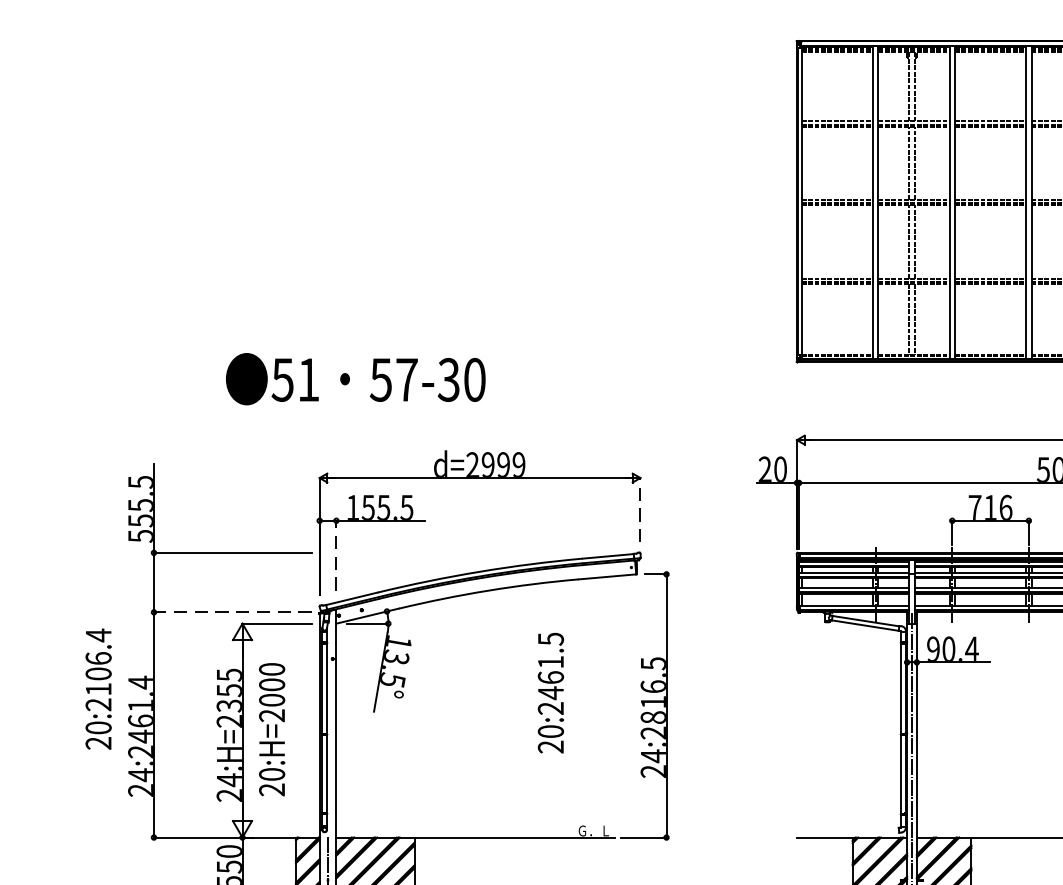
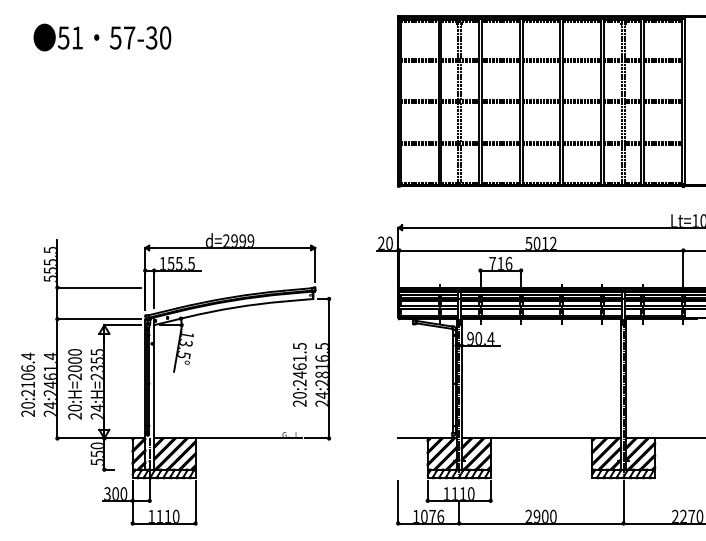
text: (355, 379) -> (102, 37), moved
line: (640, 509) -> (315, 264), dashed -> solid
line: (337, 556) -> (154, 289), dashed -> solid
line: (233, 613) -> (99, 319), dashed -> solid
text: (97, 688) -> (27, 384), moved
text: (550, 692) -> (299, 374), moved
text: (271, 730) -> (74, 384), moved

